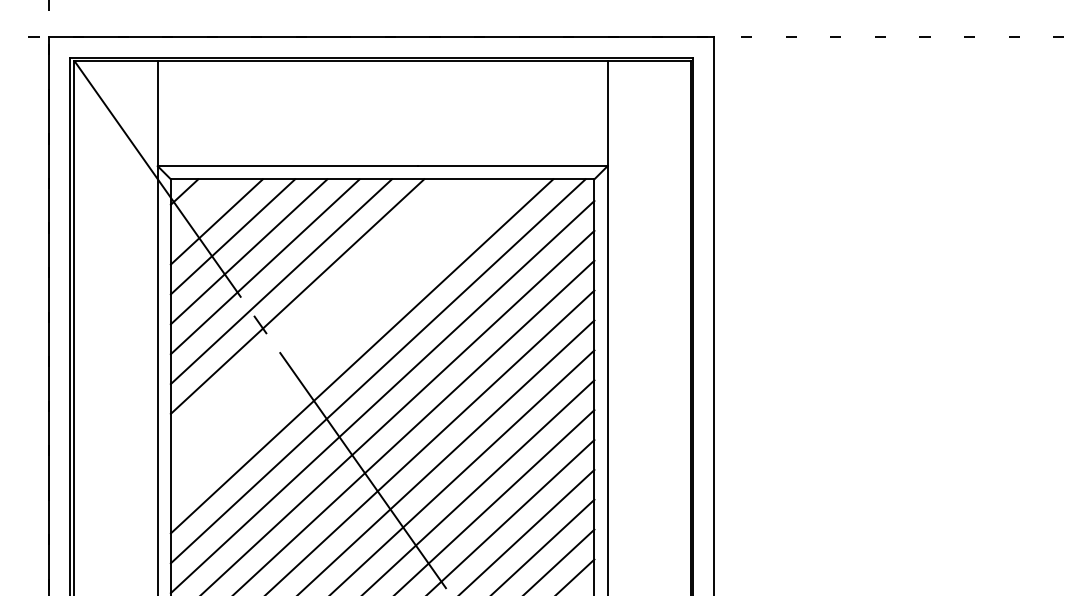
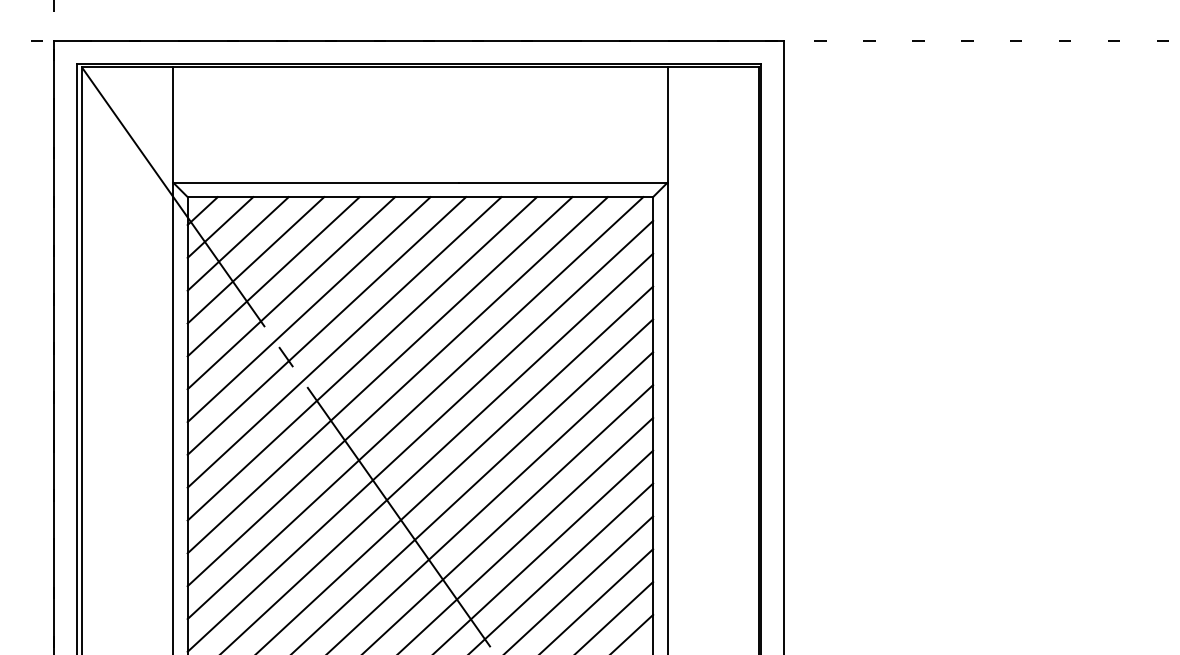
line: (200, 206) -> (220, 227), added
line: (313, 311) -> (344, 342), added
line: (329, 326) -> (362, 358), added
line: (345, 341) -> (379, 375), added

